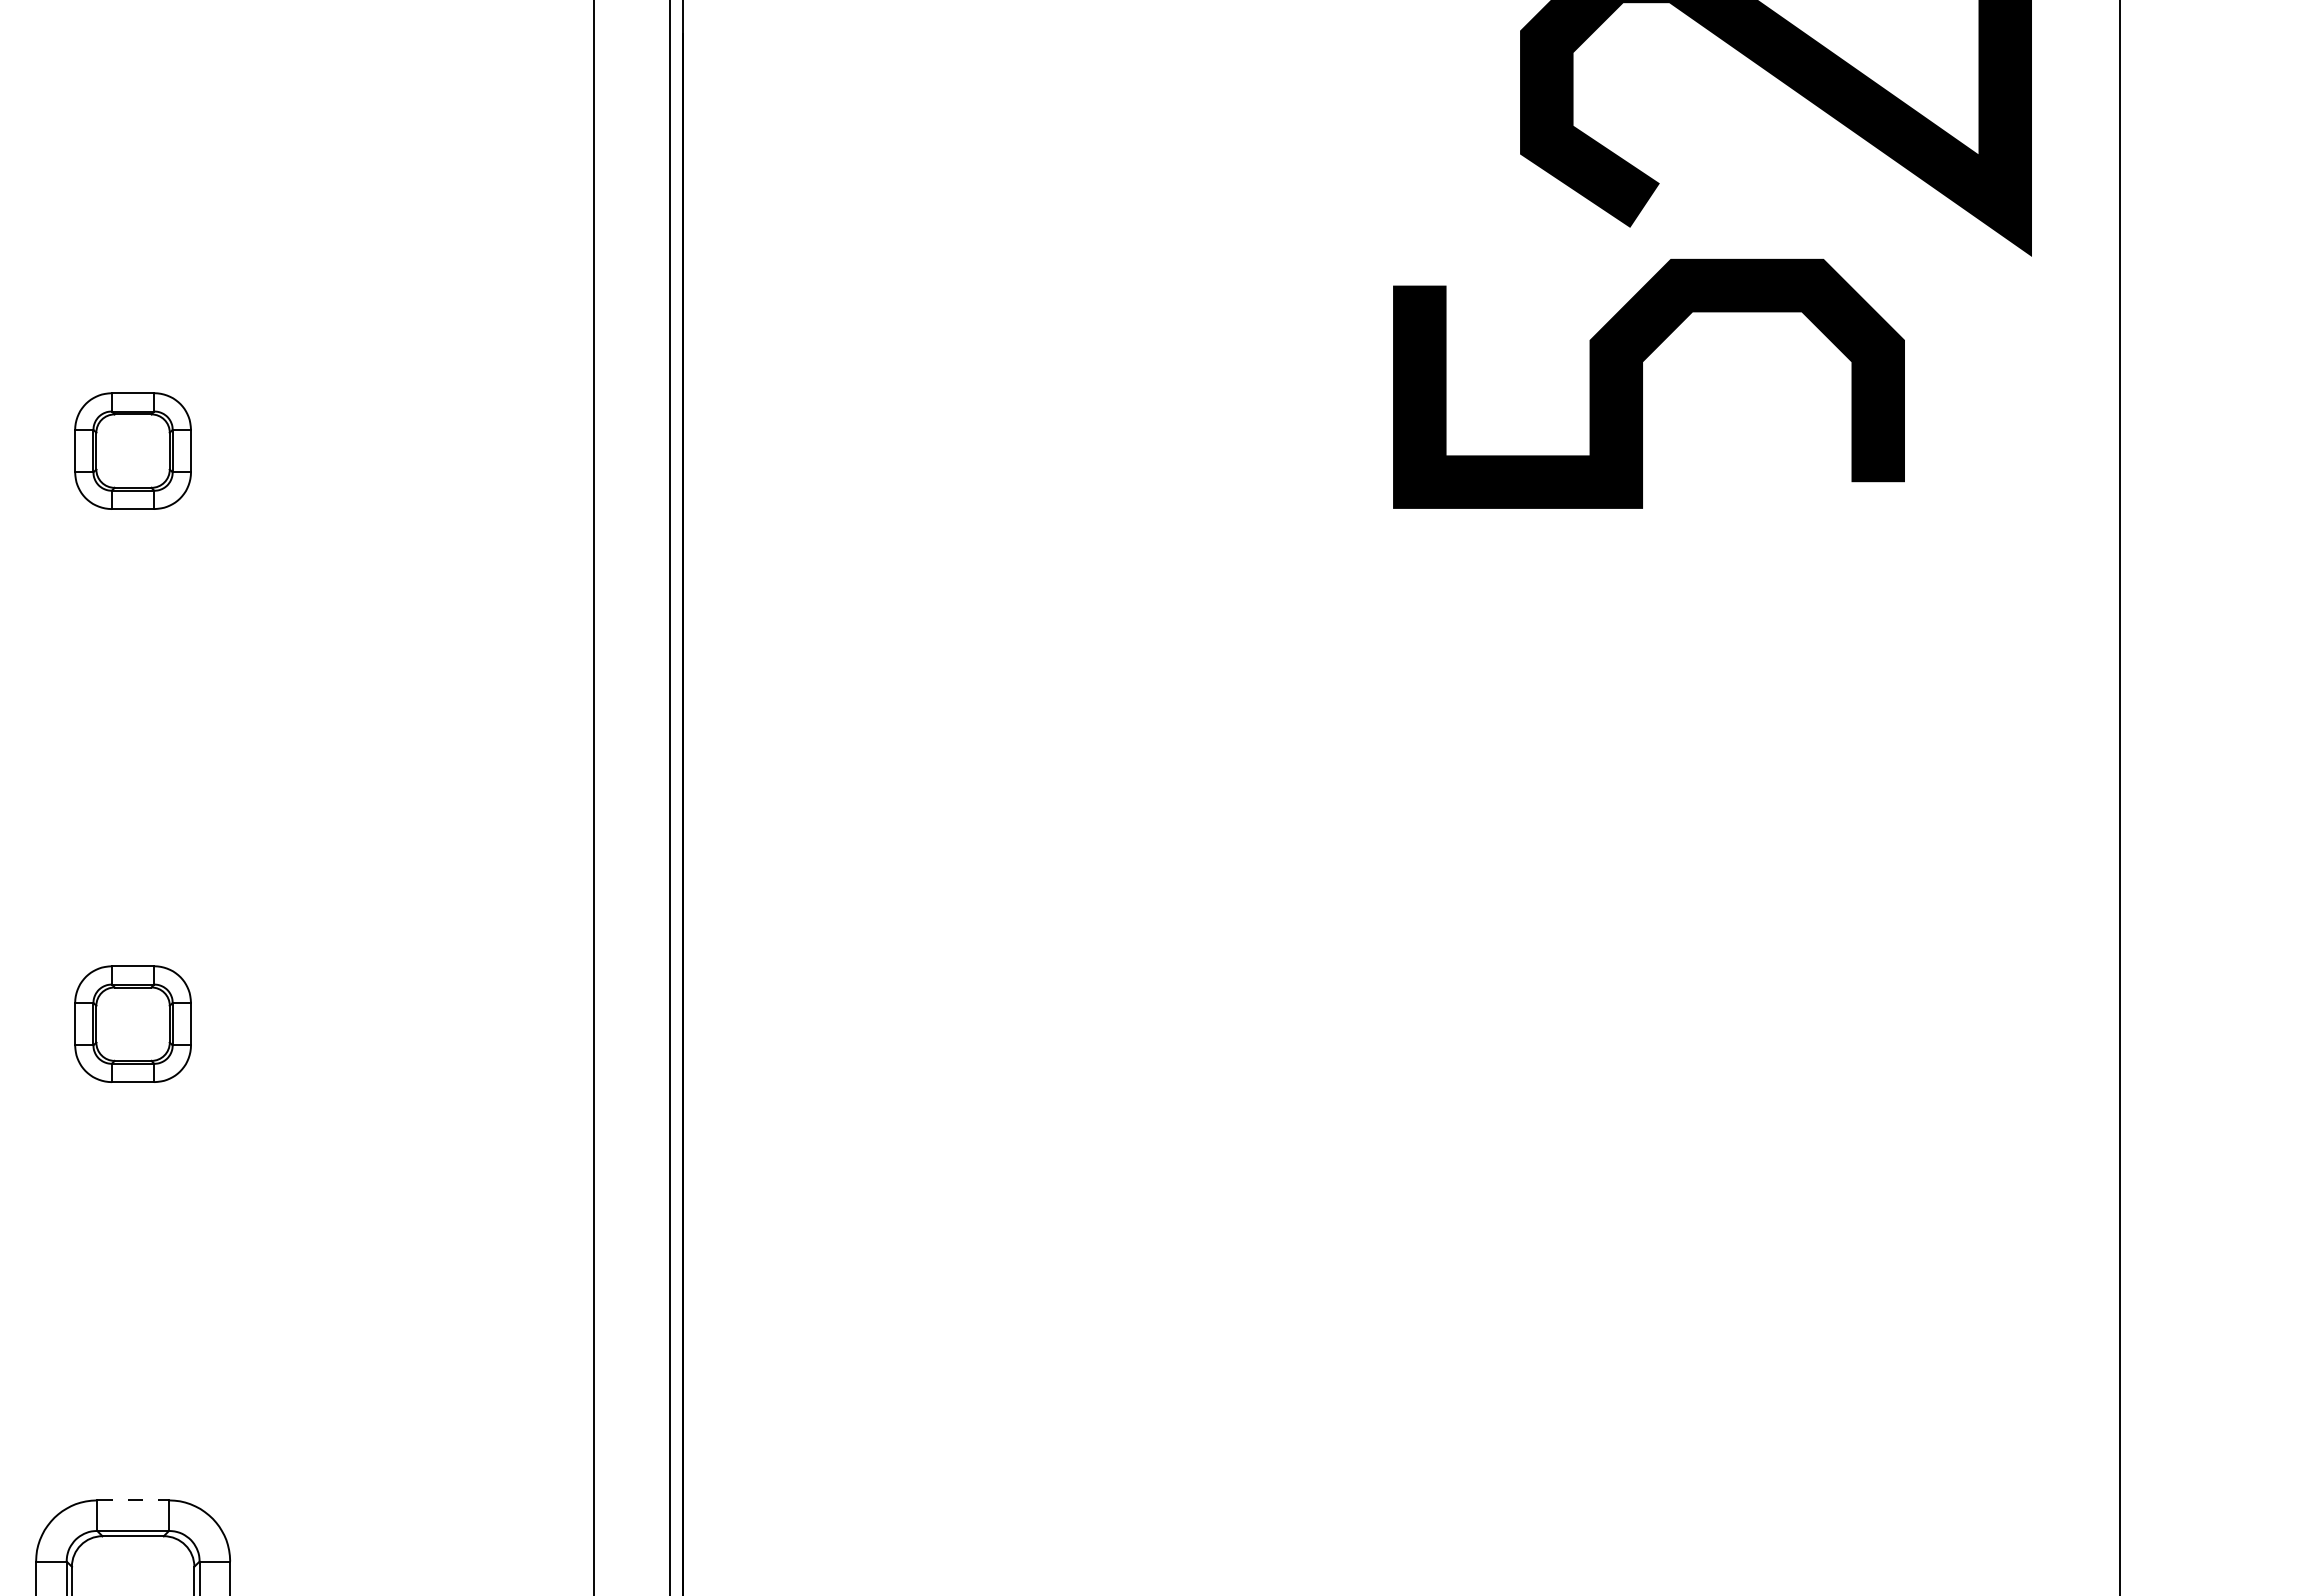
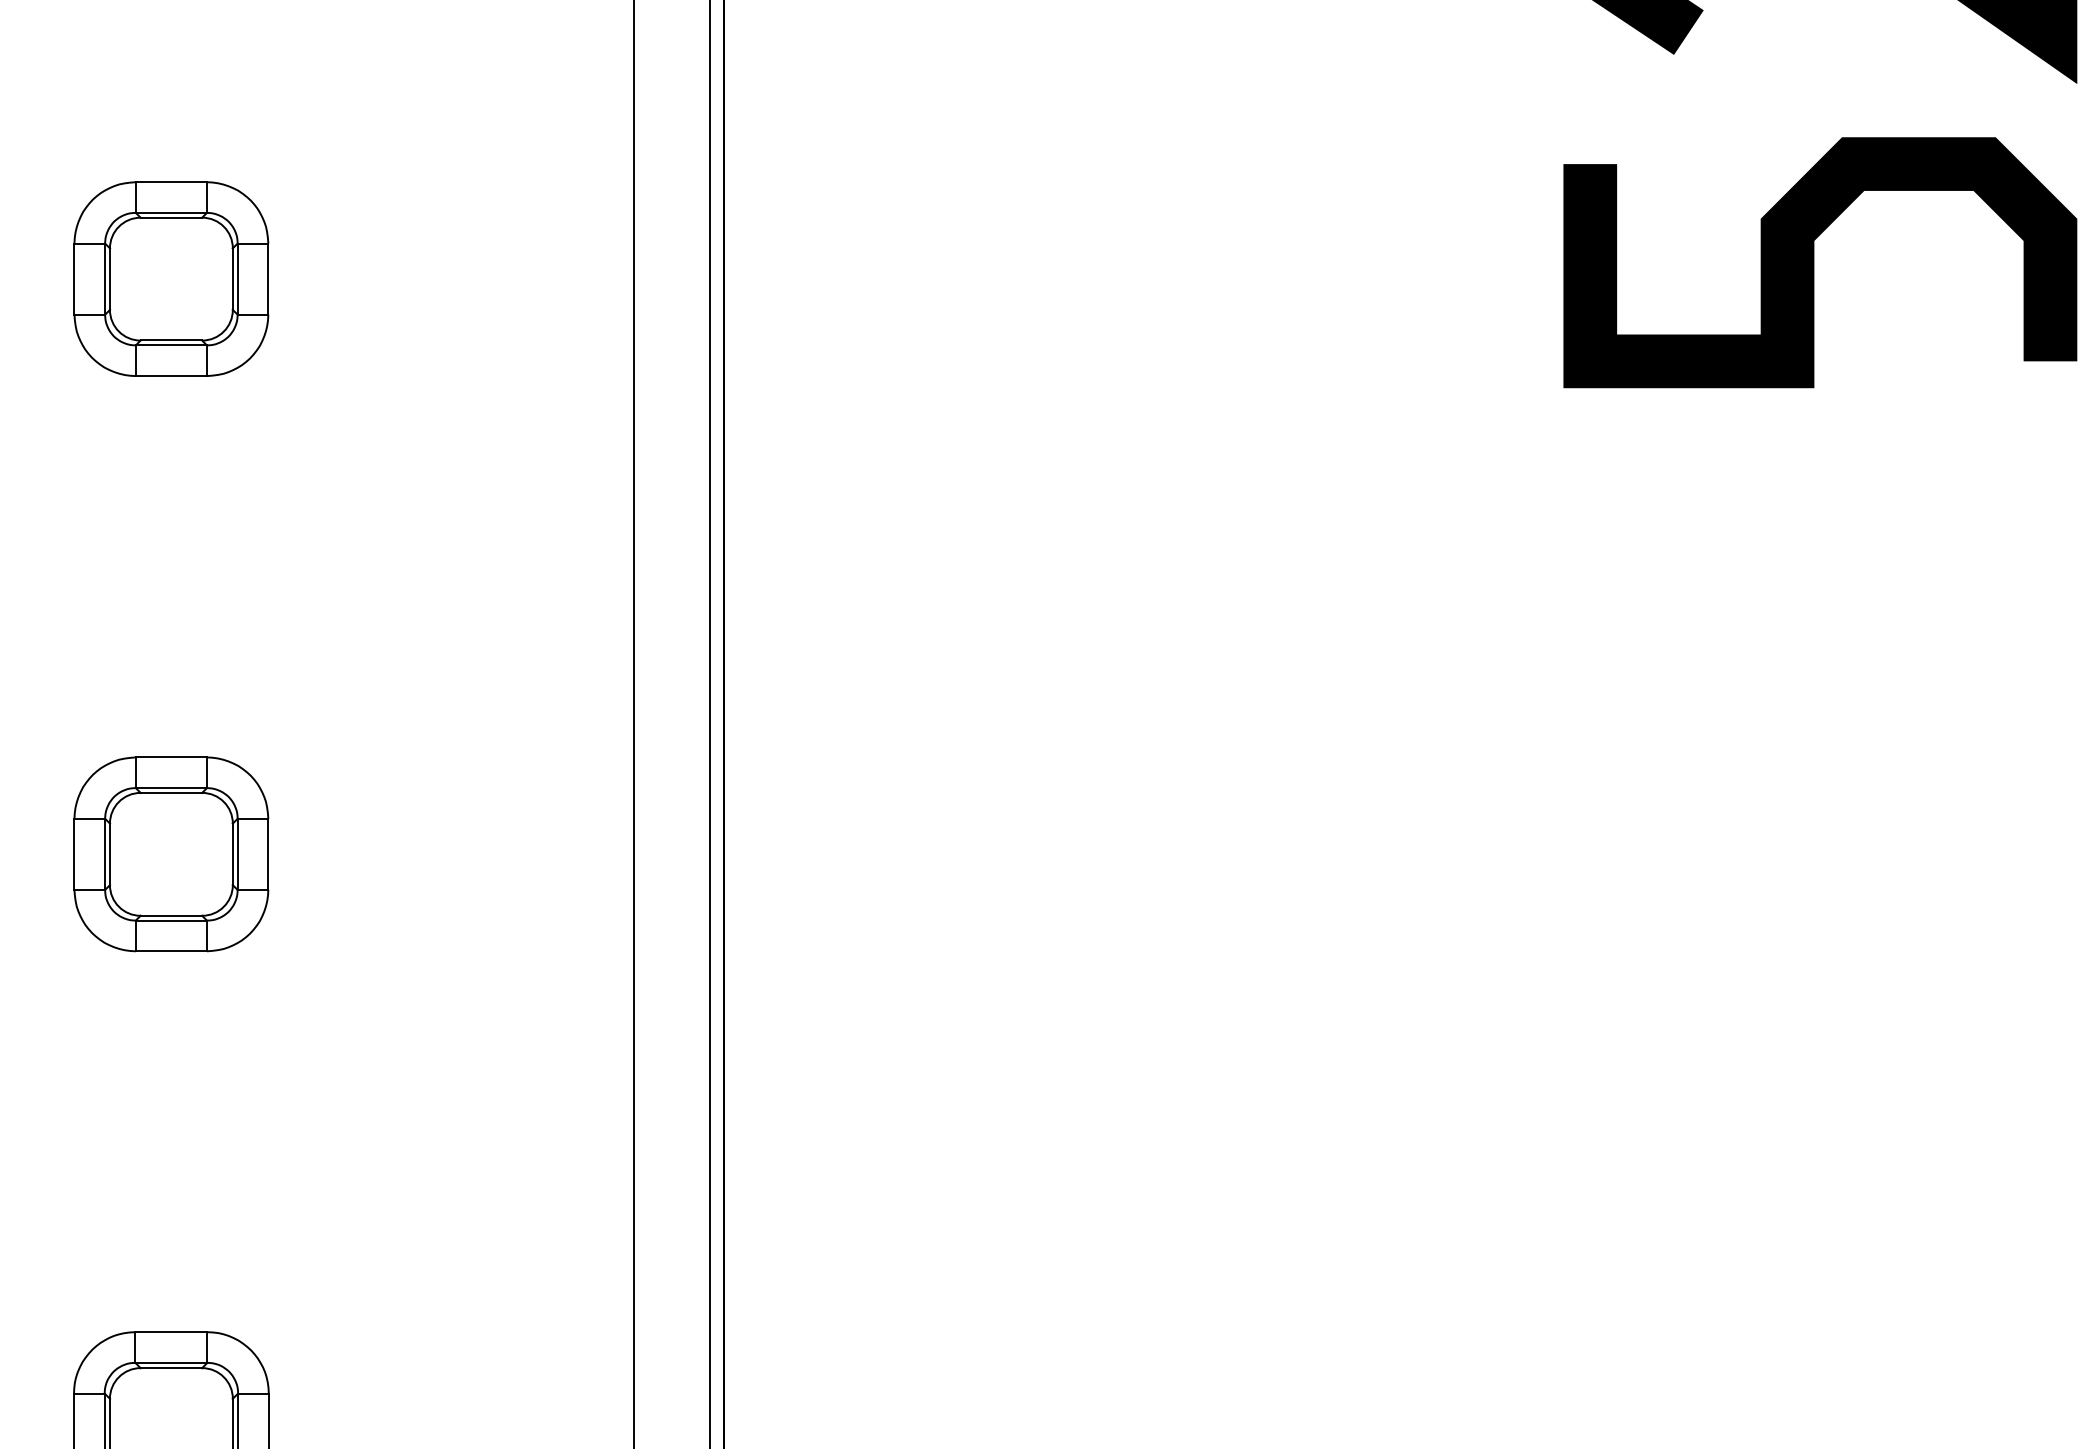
curve: (1642, 383) -> (1813, 262), moved
part: (132, 450) -> (170, 278), size x1.67
part: (132, 1023) -> (170, 853), size x1.67
line: (133, 1500) -> (171, 1332), dashed -> solid

